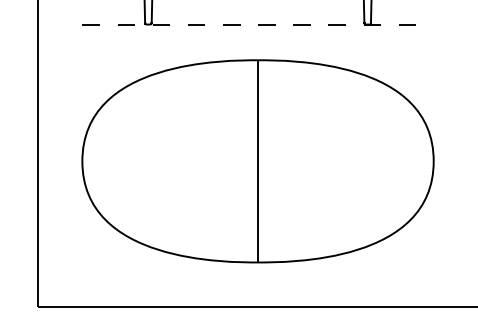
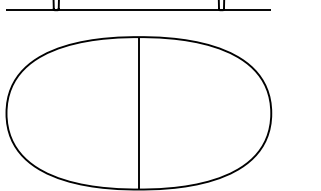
line: (258, 24) -> (139, 10), dashed -> solid

